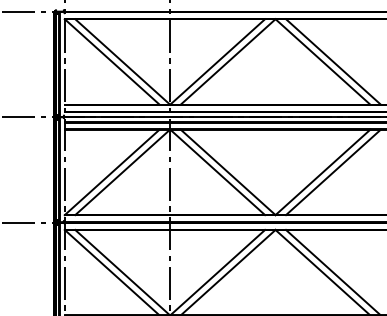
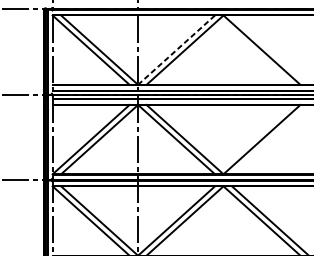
line: (217, 61) -> (176, 49), solid -> dashed
line: (333, 61) -> (270, 49), removed
line: (333, 172) -> (270, 139), removed

